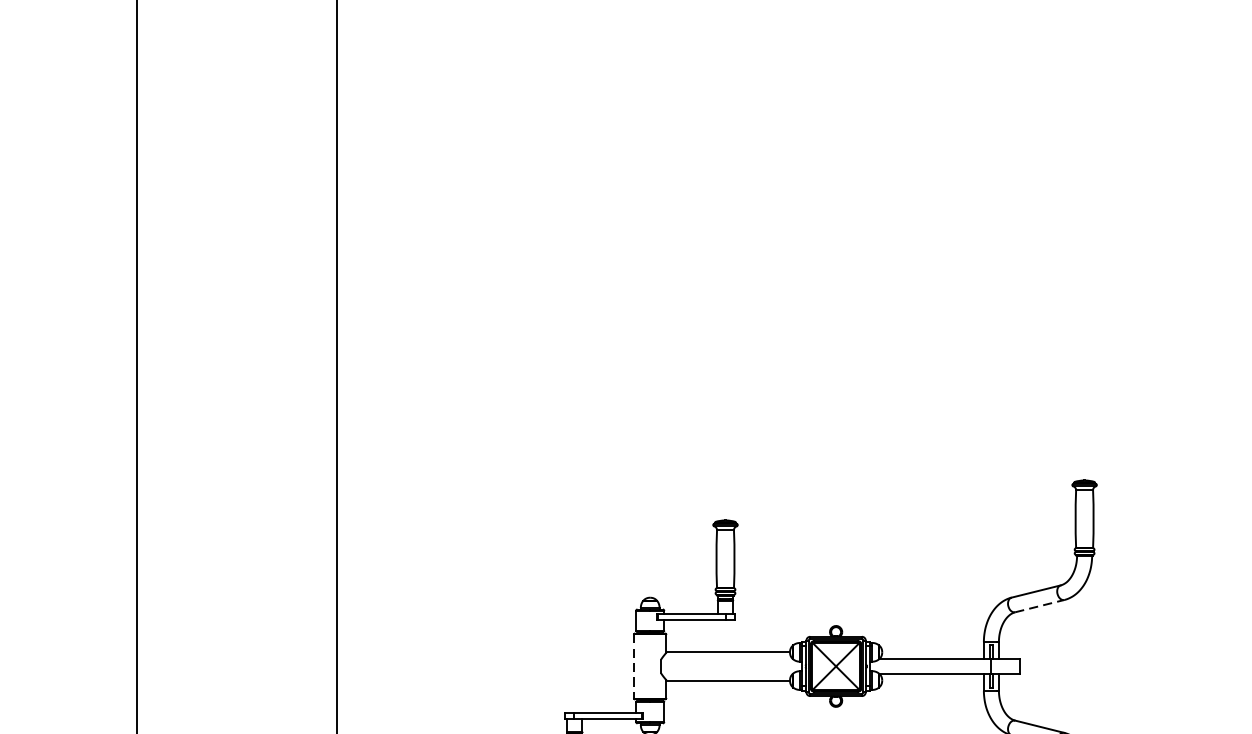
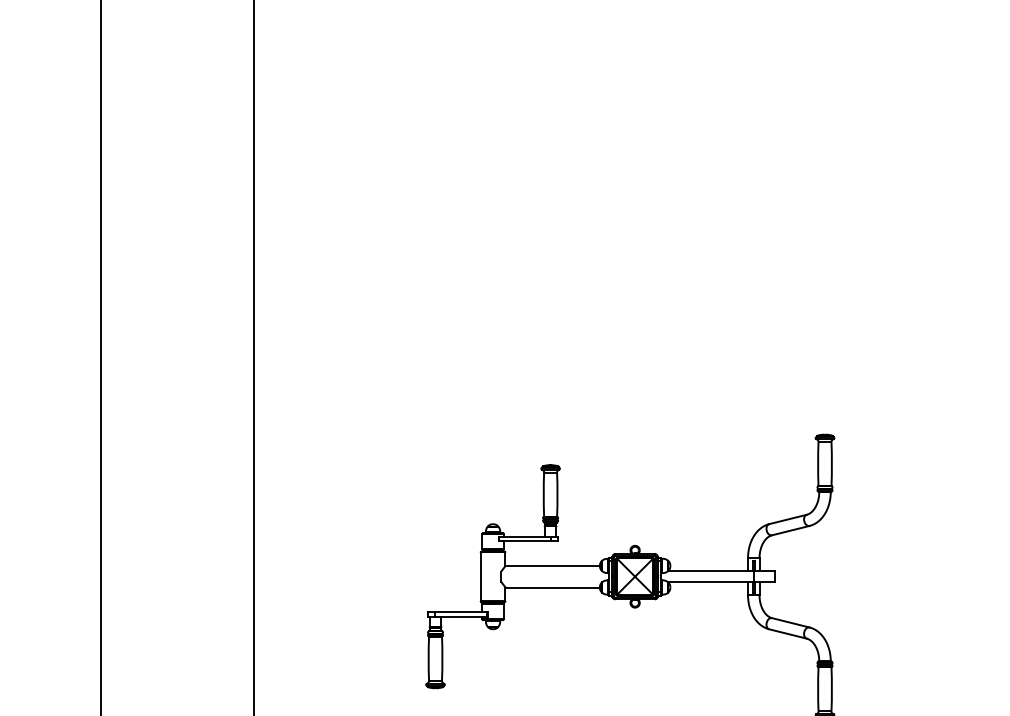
line: (1040, 605) -> (791, 530), dashed -> solid
line: (633, 666) -> (480, 576), dashed -> solid

